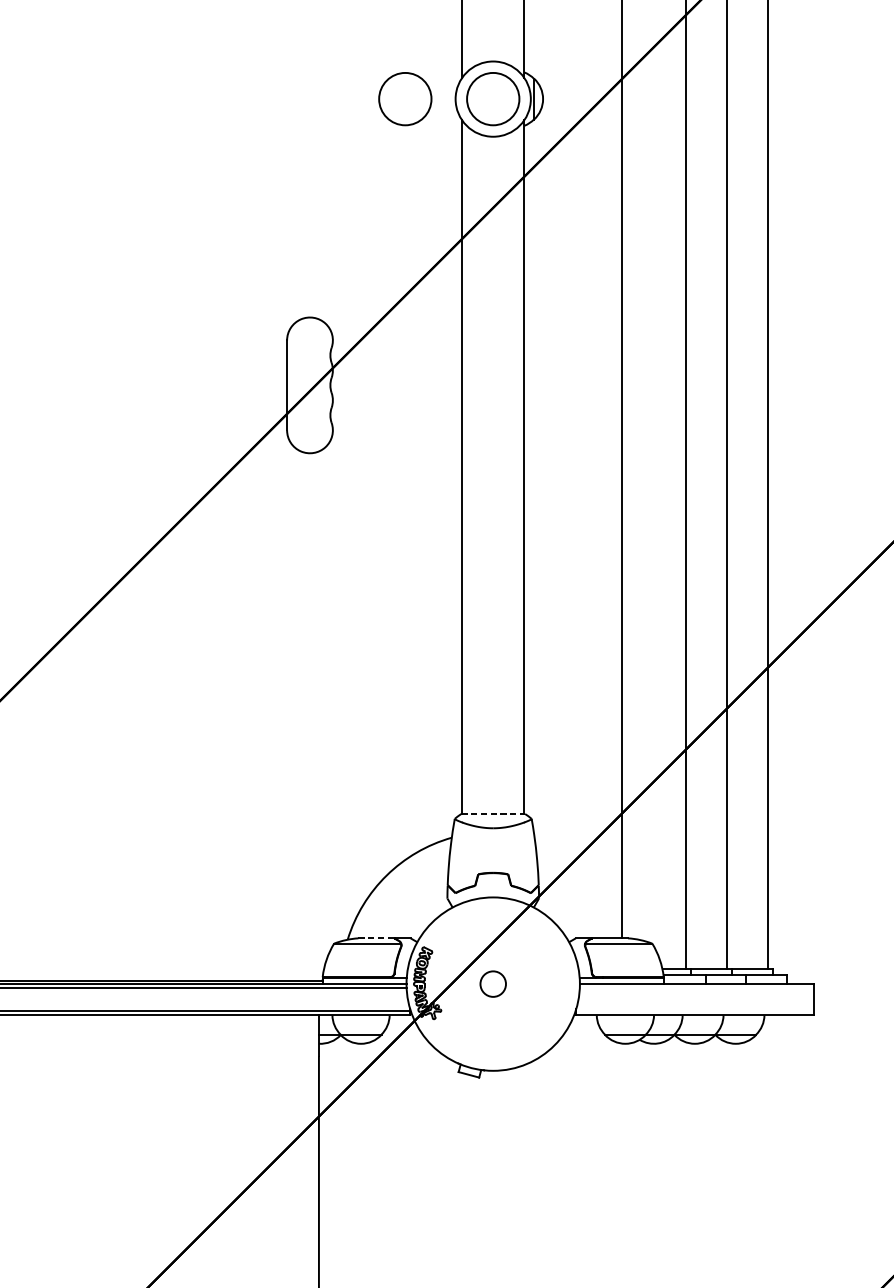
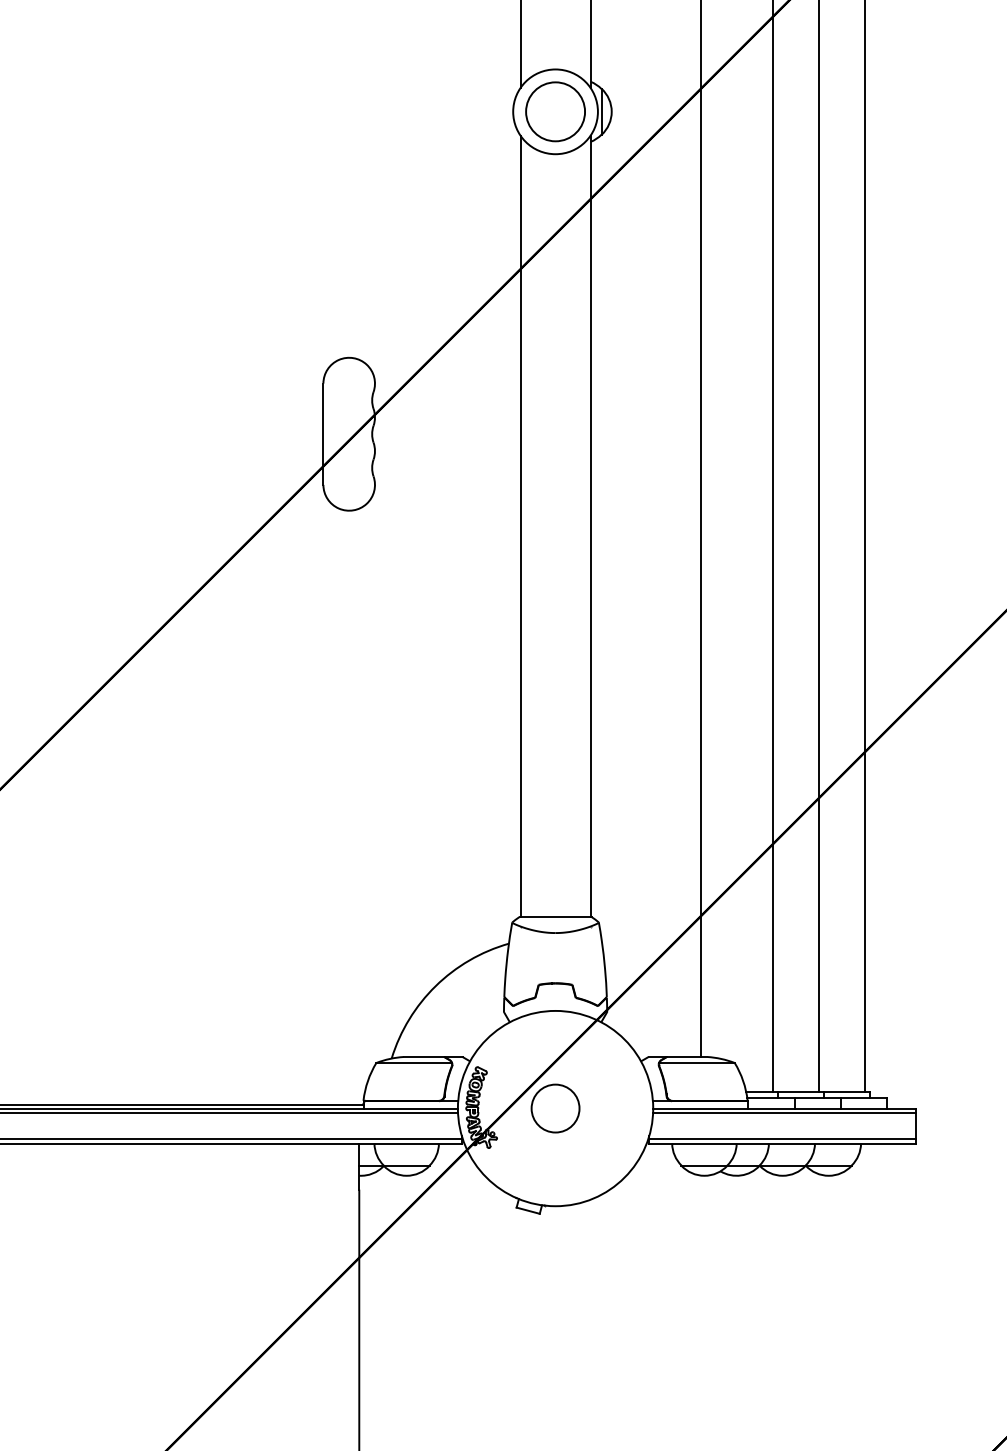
circle: (405, 98) -> (456, 111), removed
line: (493, 813) -> (555, 916), dashed -> solid
line: (376, 937) -> (424, 1056), dashed -> solid
circle: (493, 984) -> (555, 1108), size x1.67
line: (696, 988) -> (784, 1113), added
line: (694, 1010) -> (782, 1138), added

